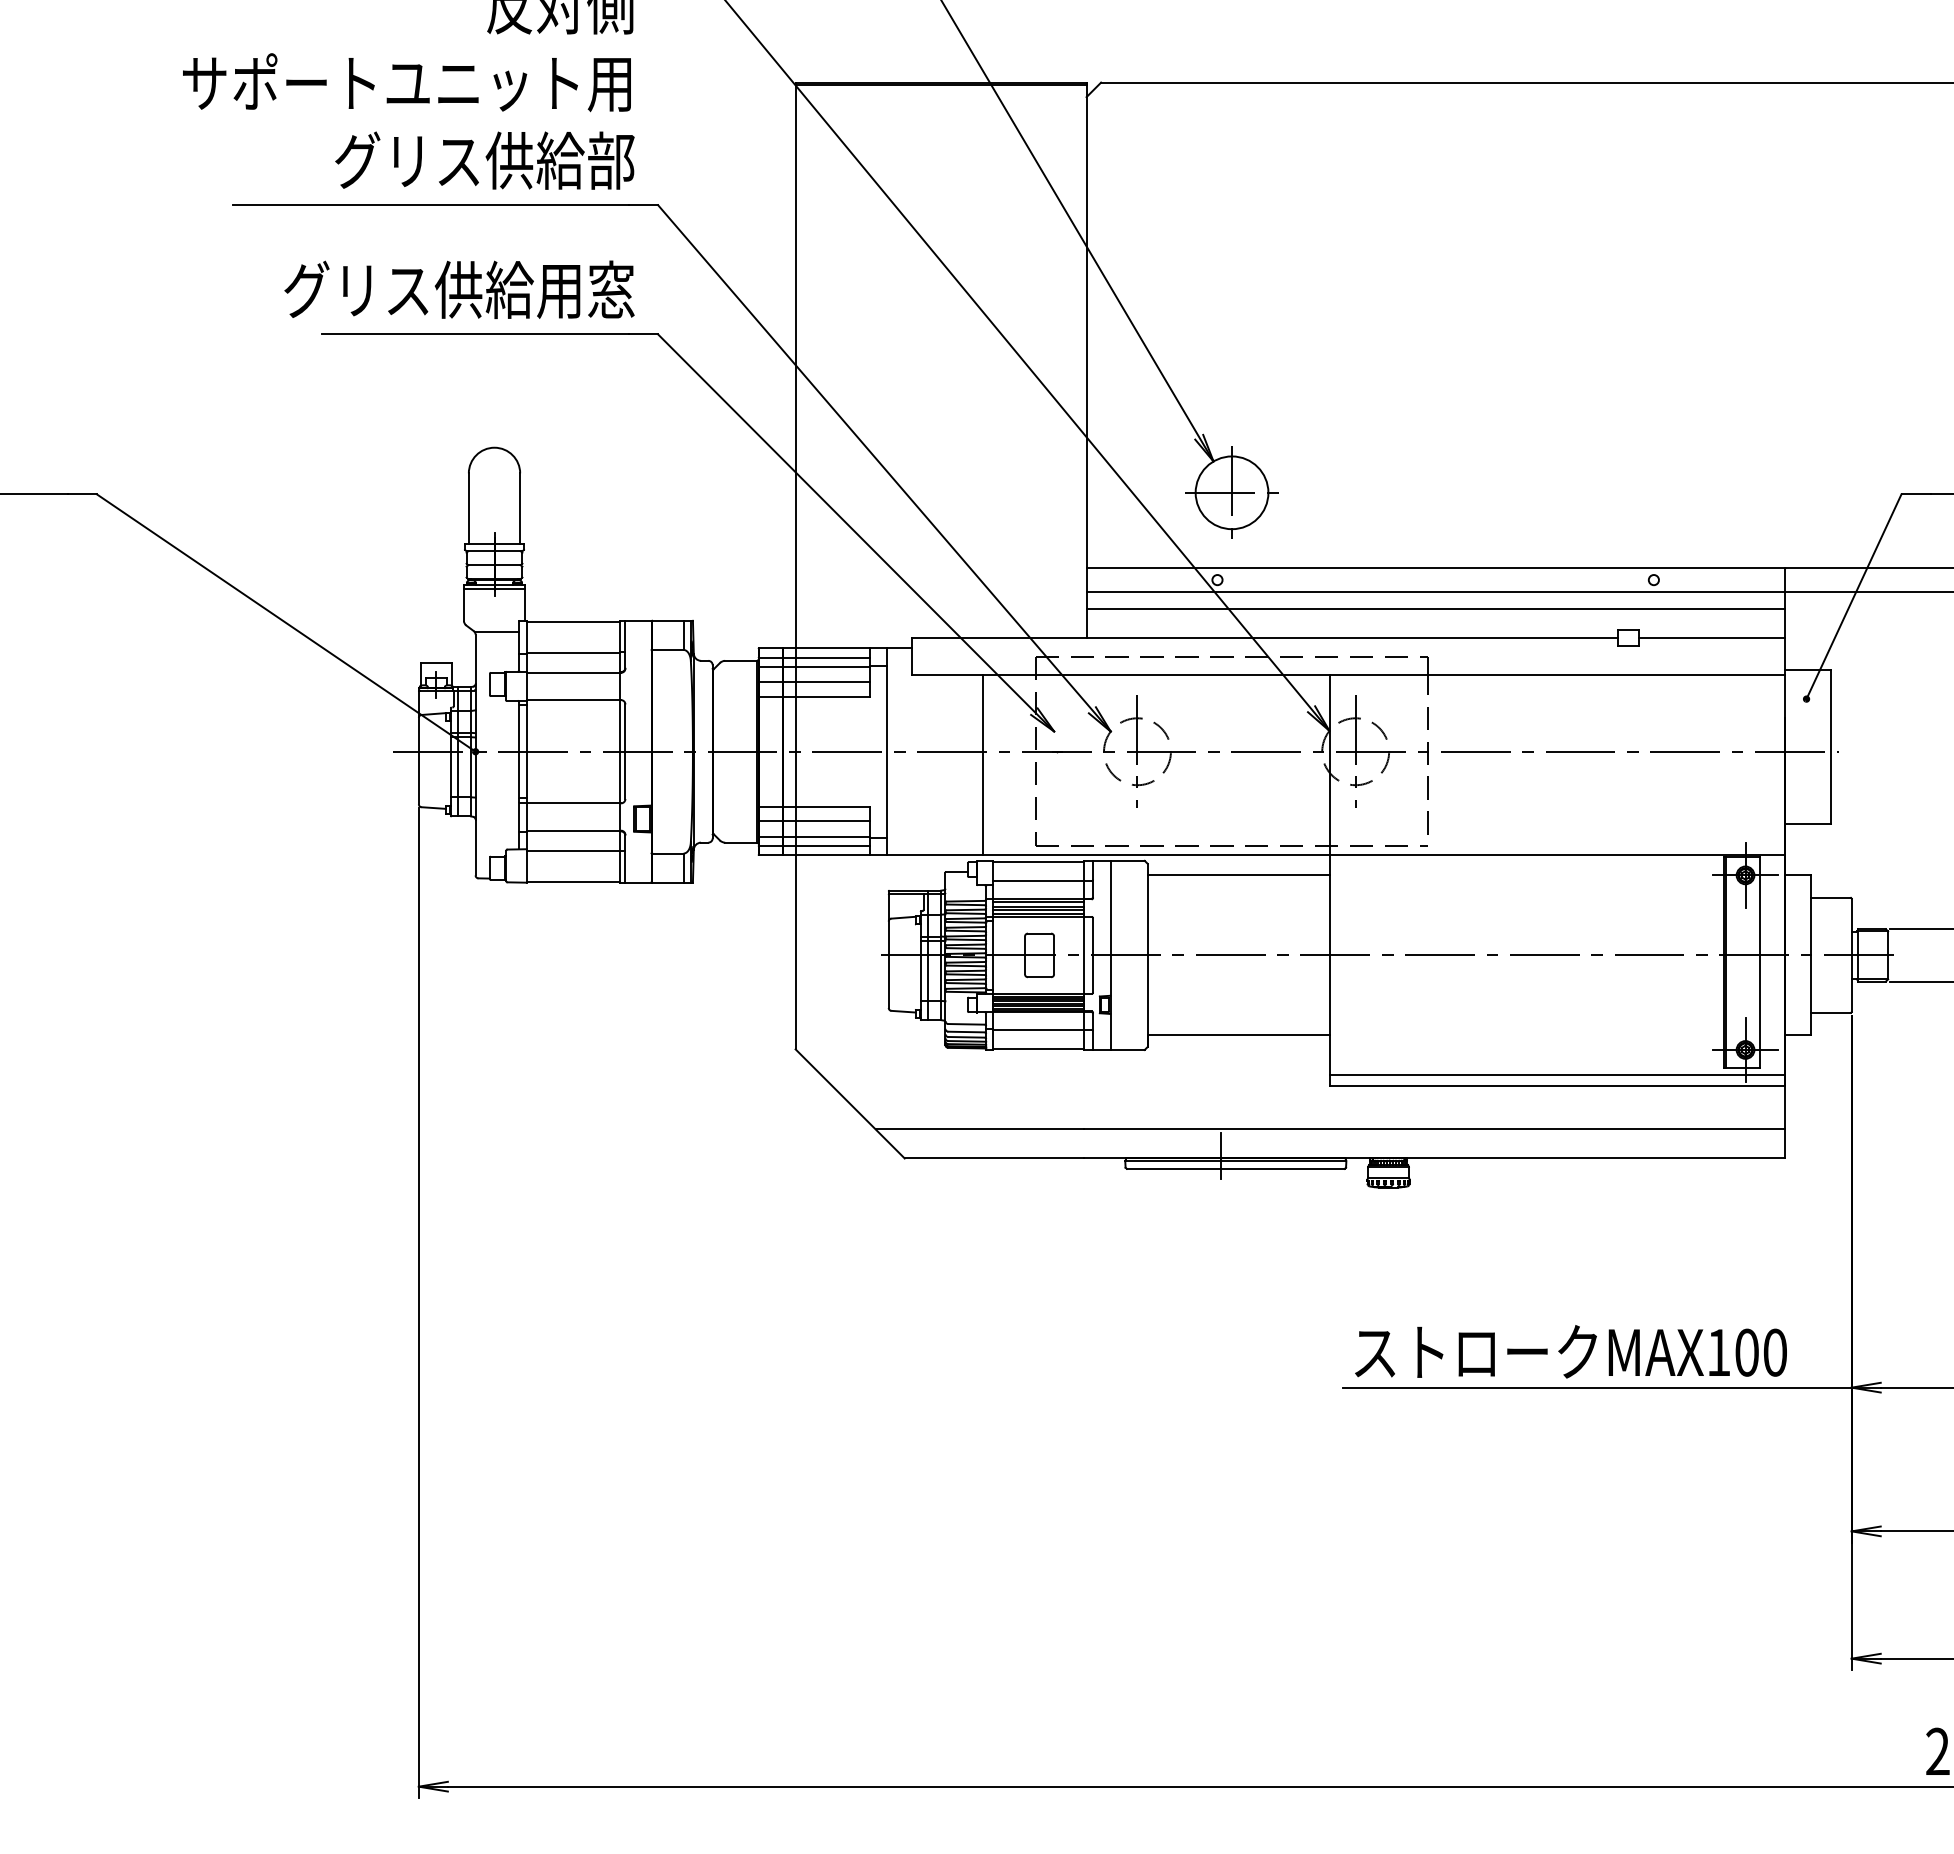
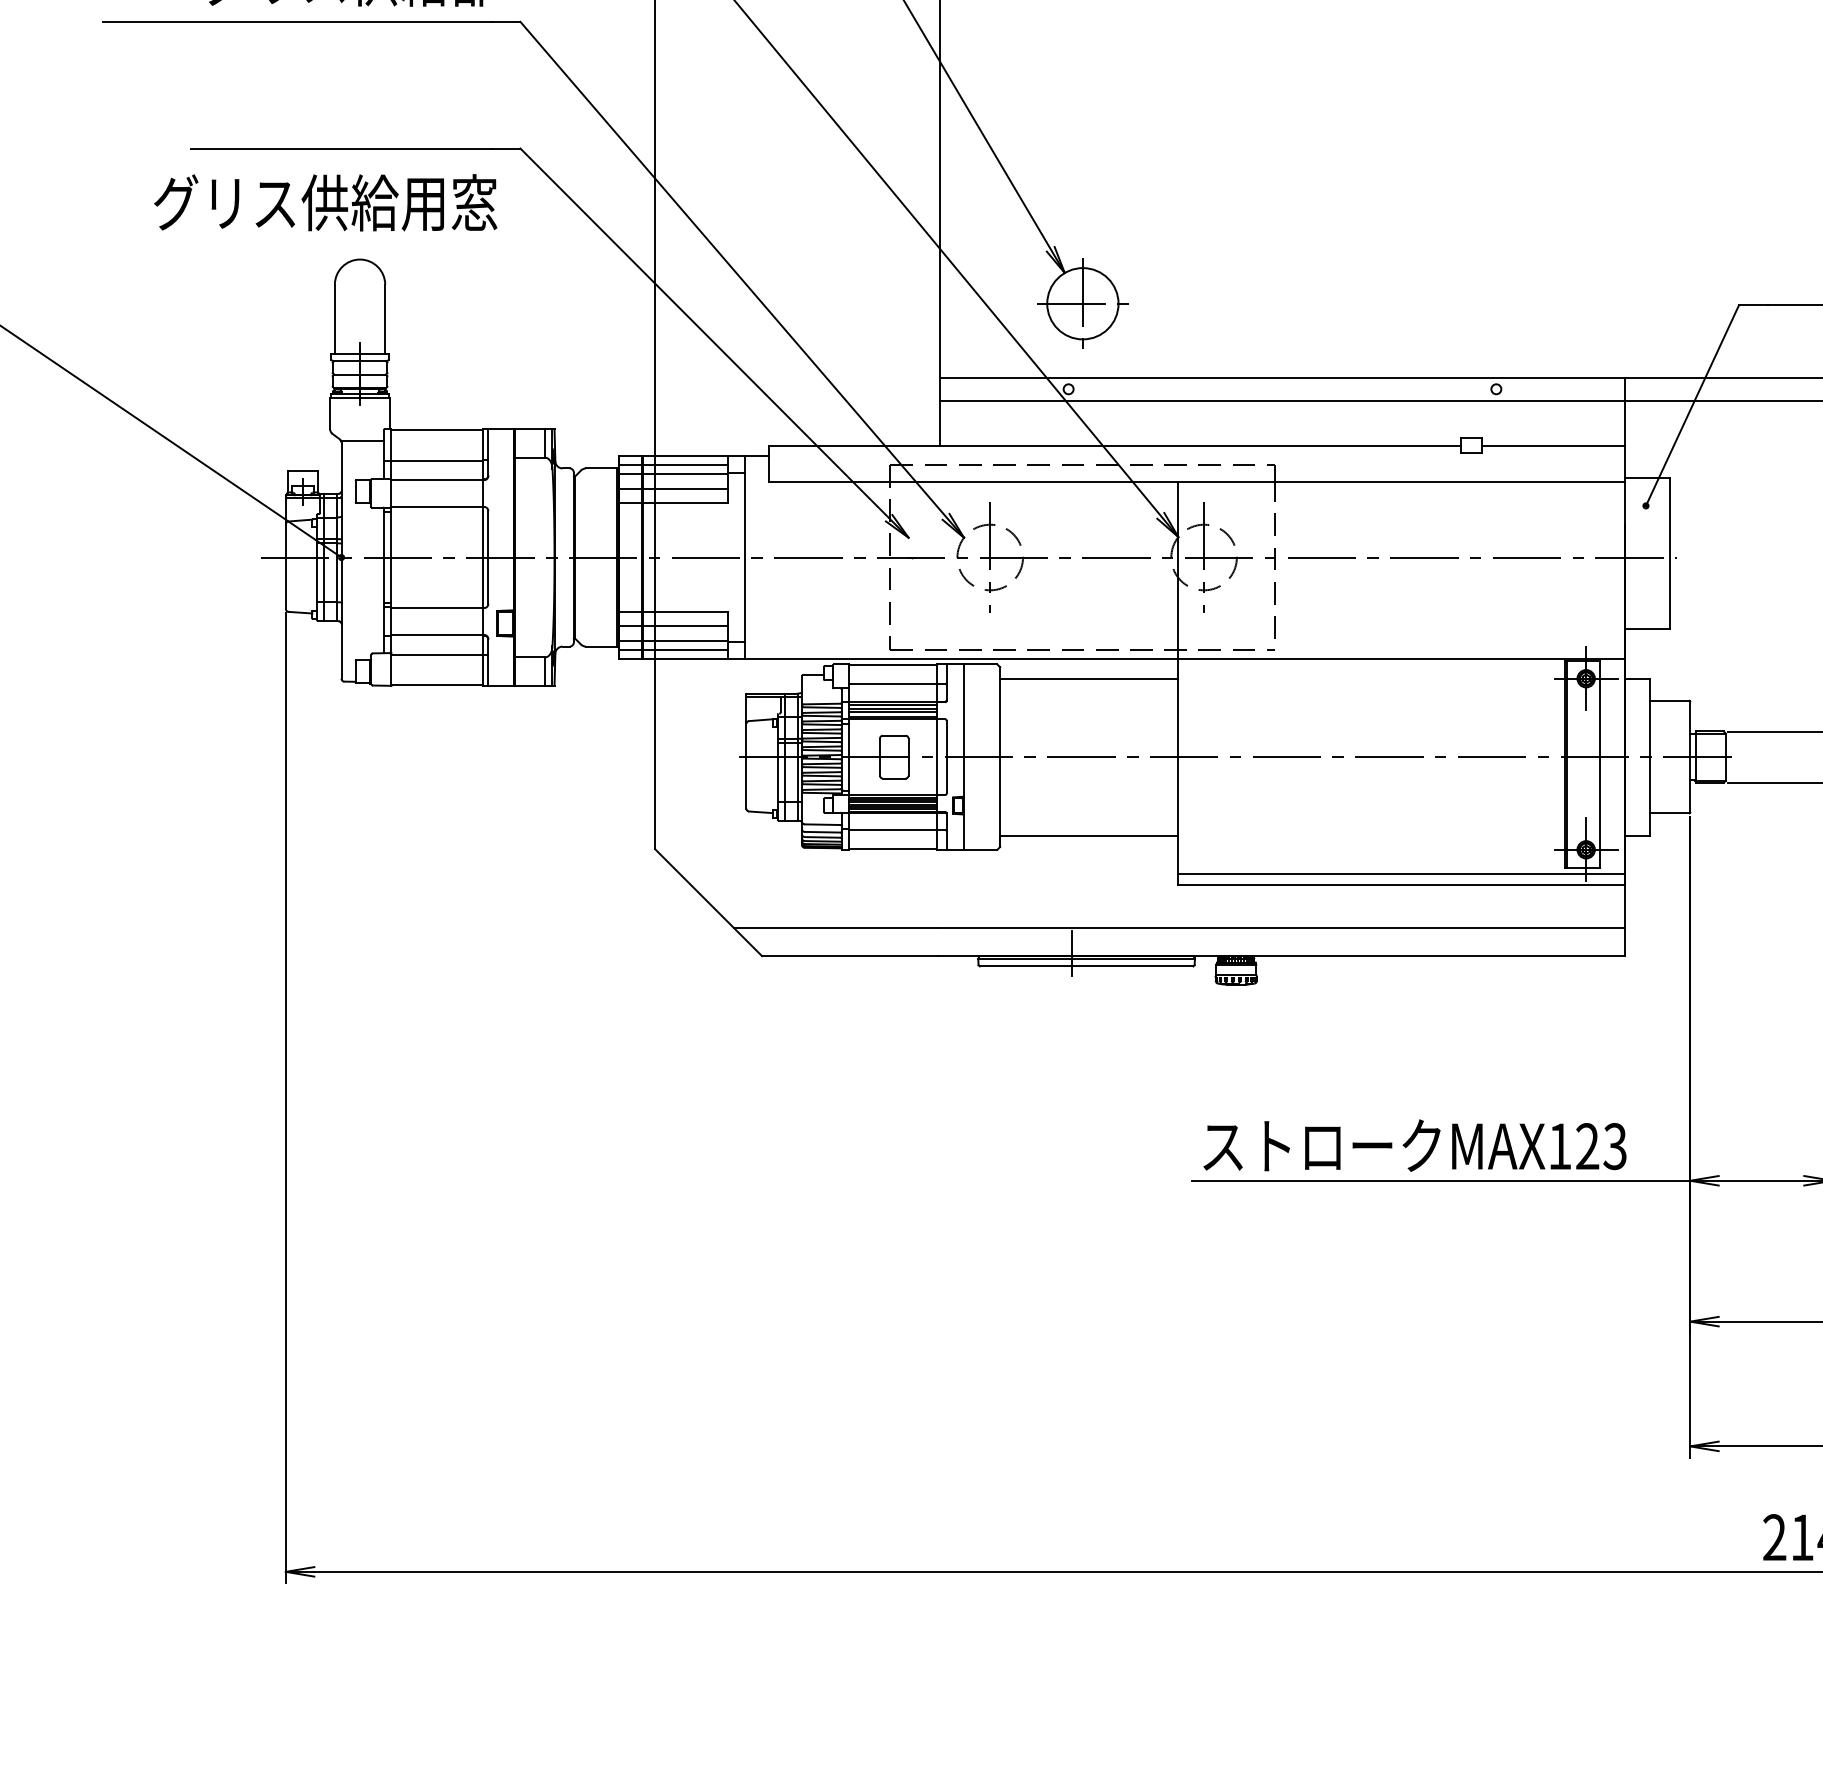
text: (459, 289) -> (325, 202), moved
line: (1435, 609) -> (1282, 418), removed
line: (983, 764) -> (839, 570), removed
text: (1760, 1352) -> (1600, 1146), MAX100 -> MAX123

